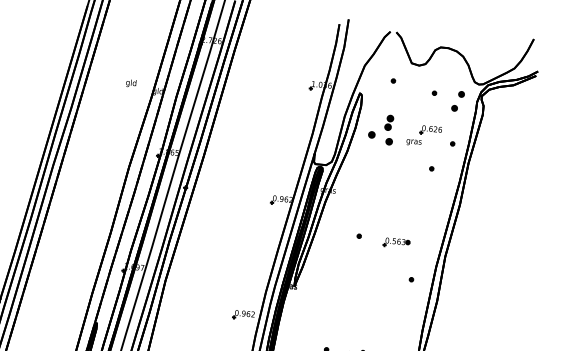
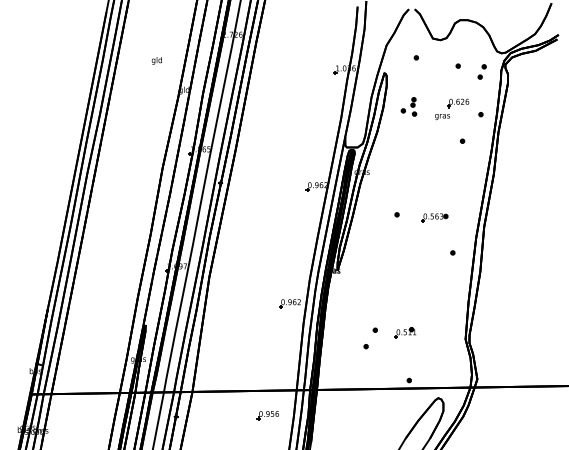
text: (130, 83) -> (156, 60), moved
part: (457, 100) -> (481, 71), size x0.71
part: (380, 128) -> (408, 106), size x0.62

